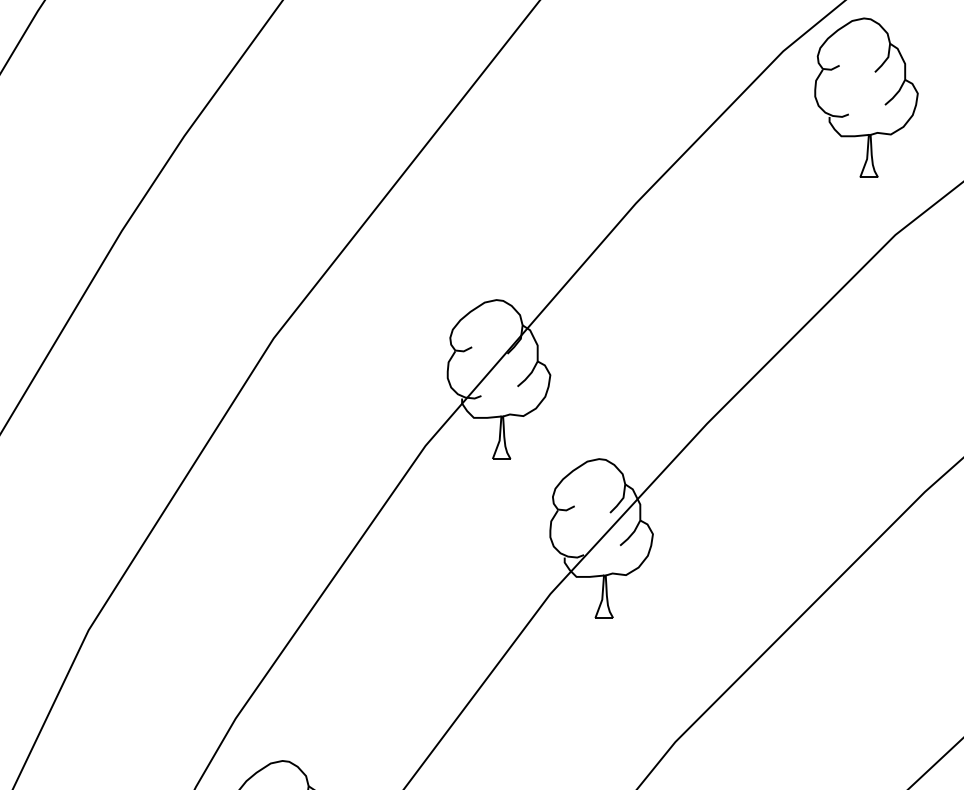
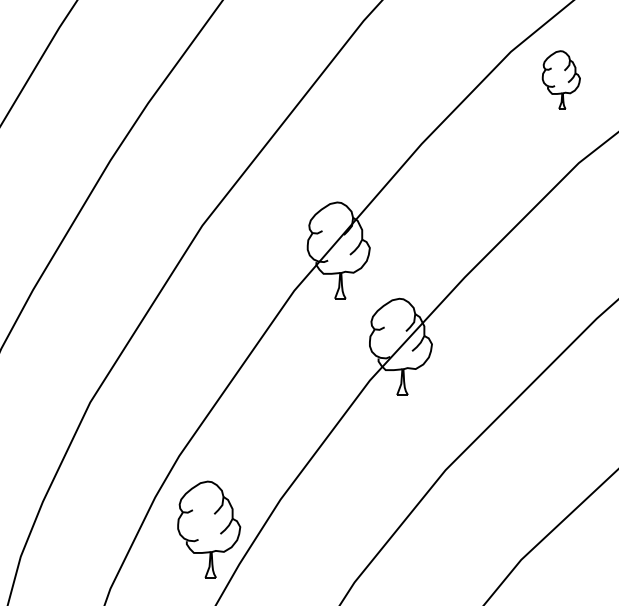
part: (866, 96) -> (561, 79), size x0.6

